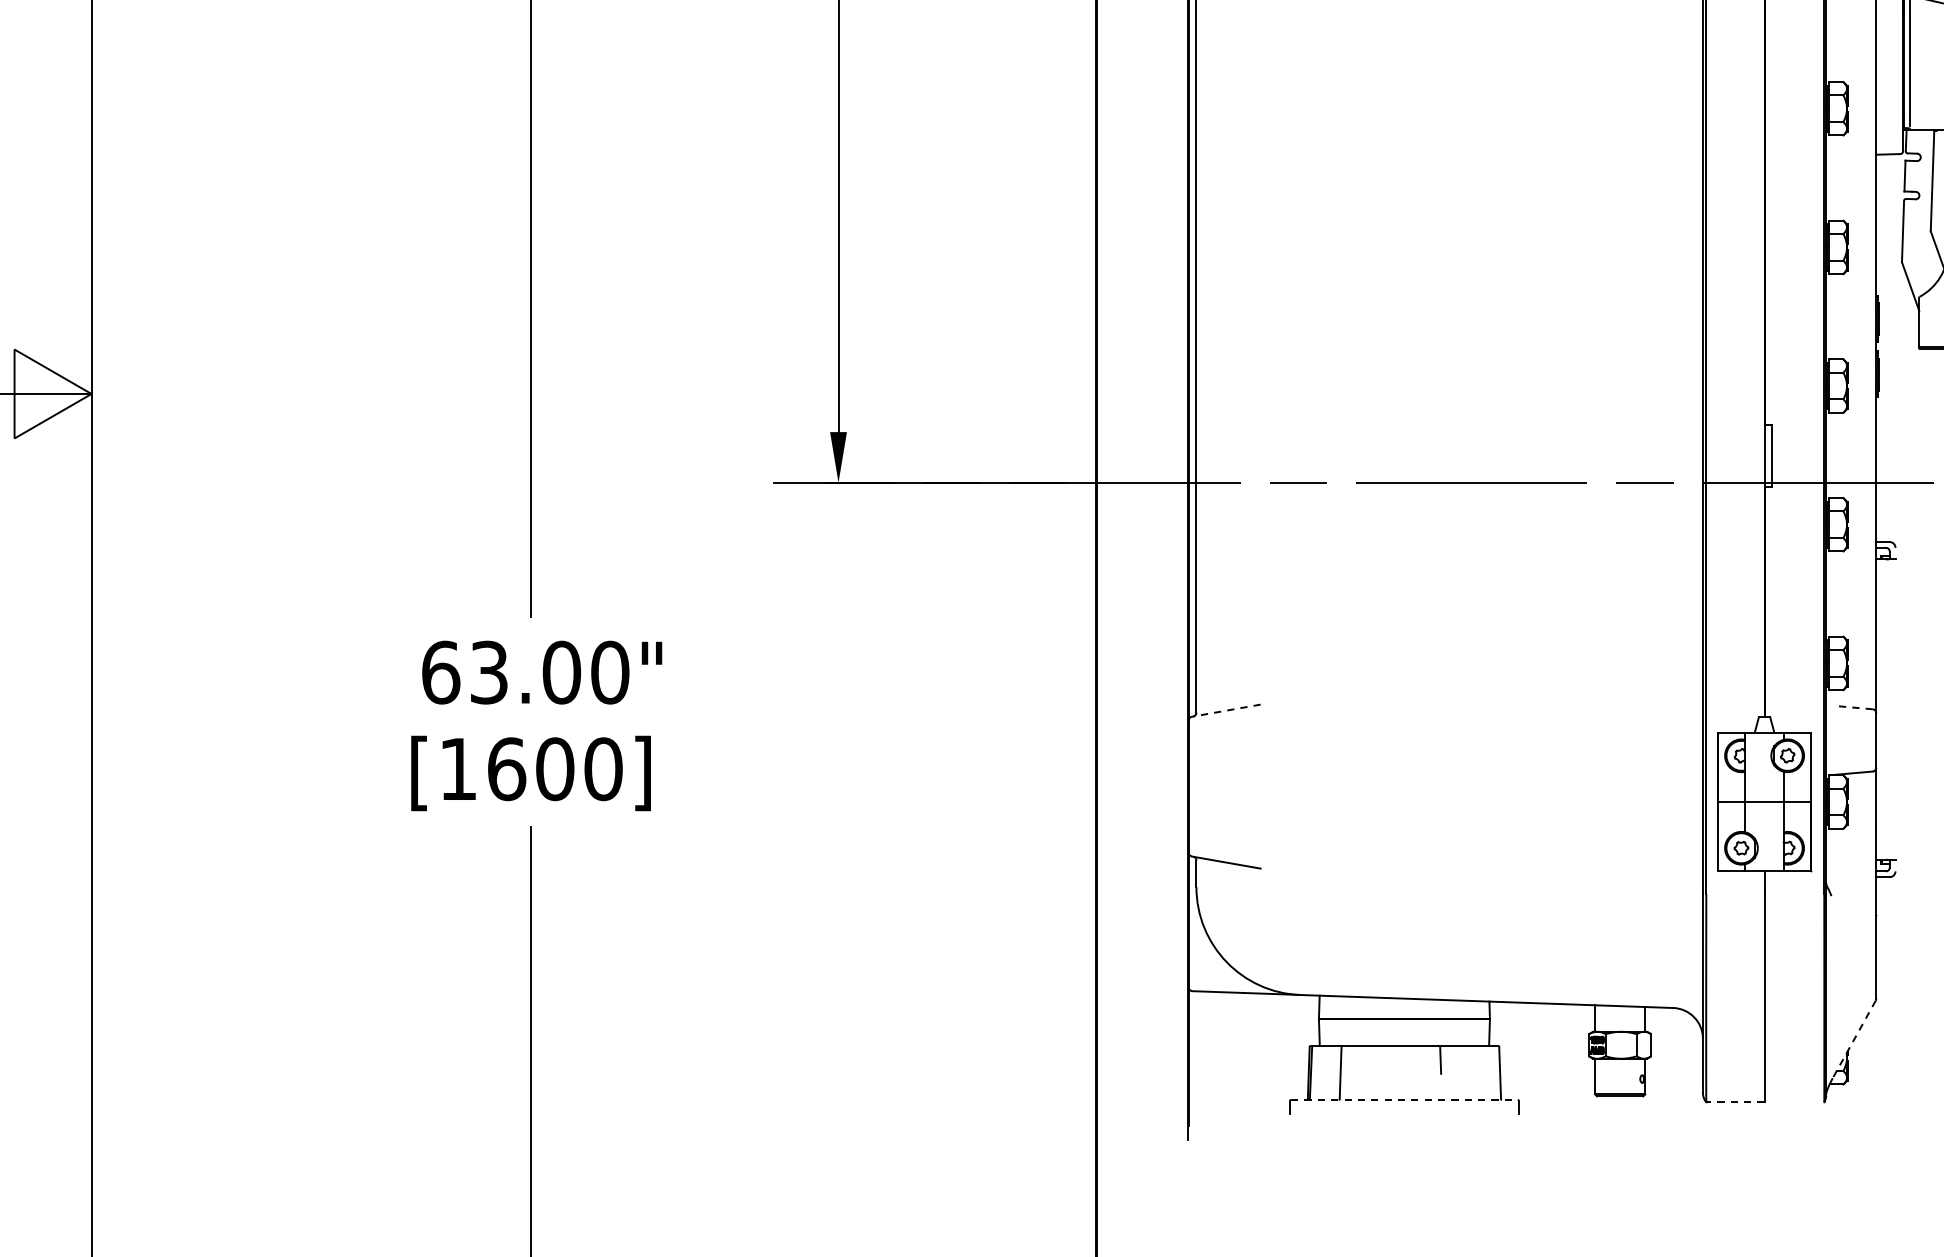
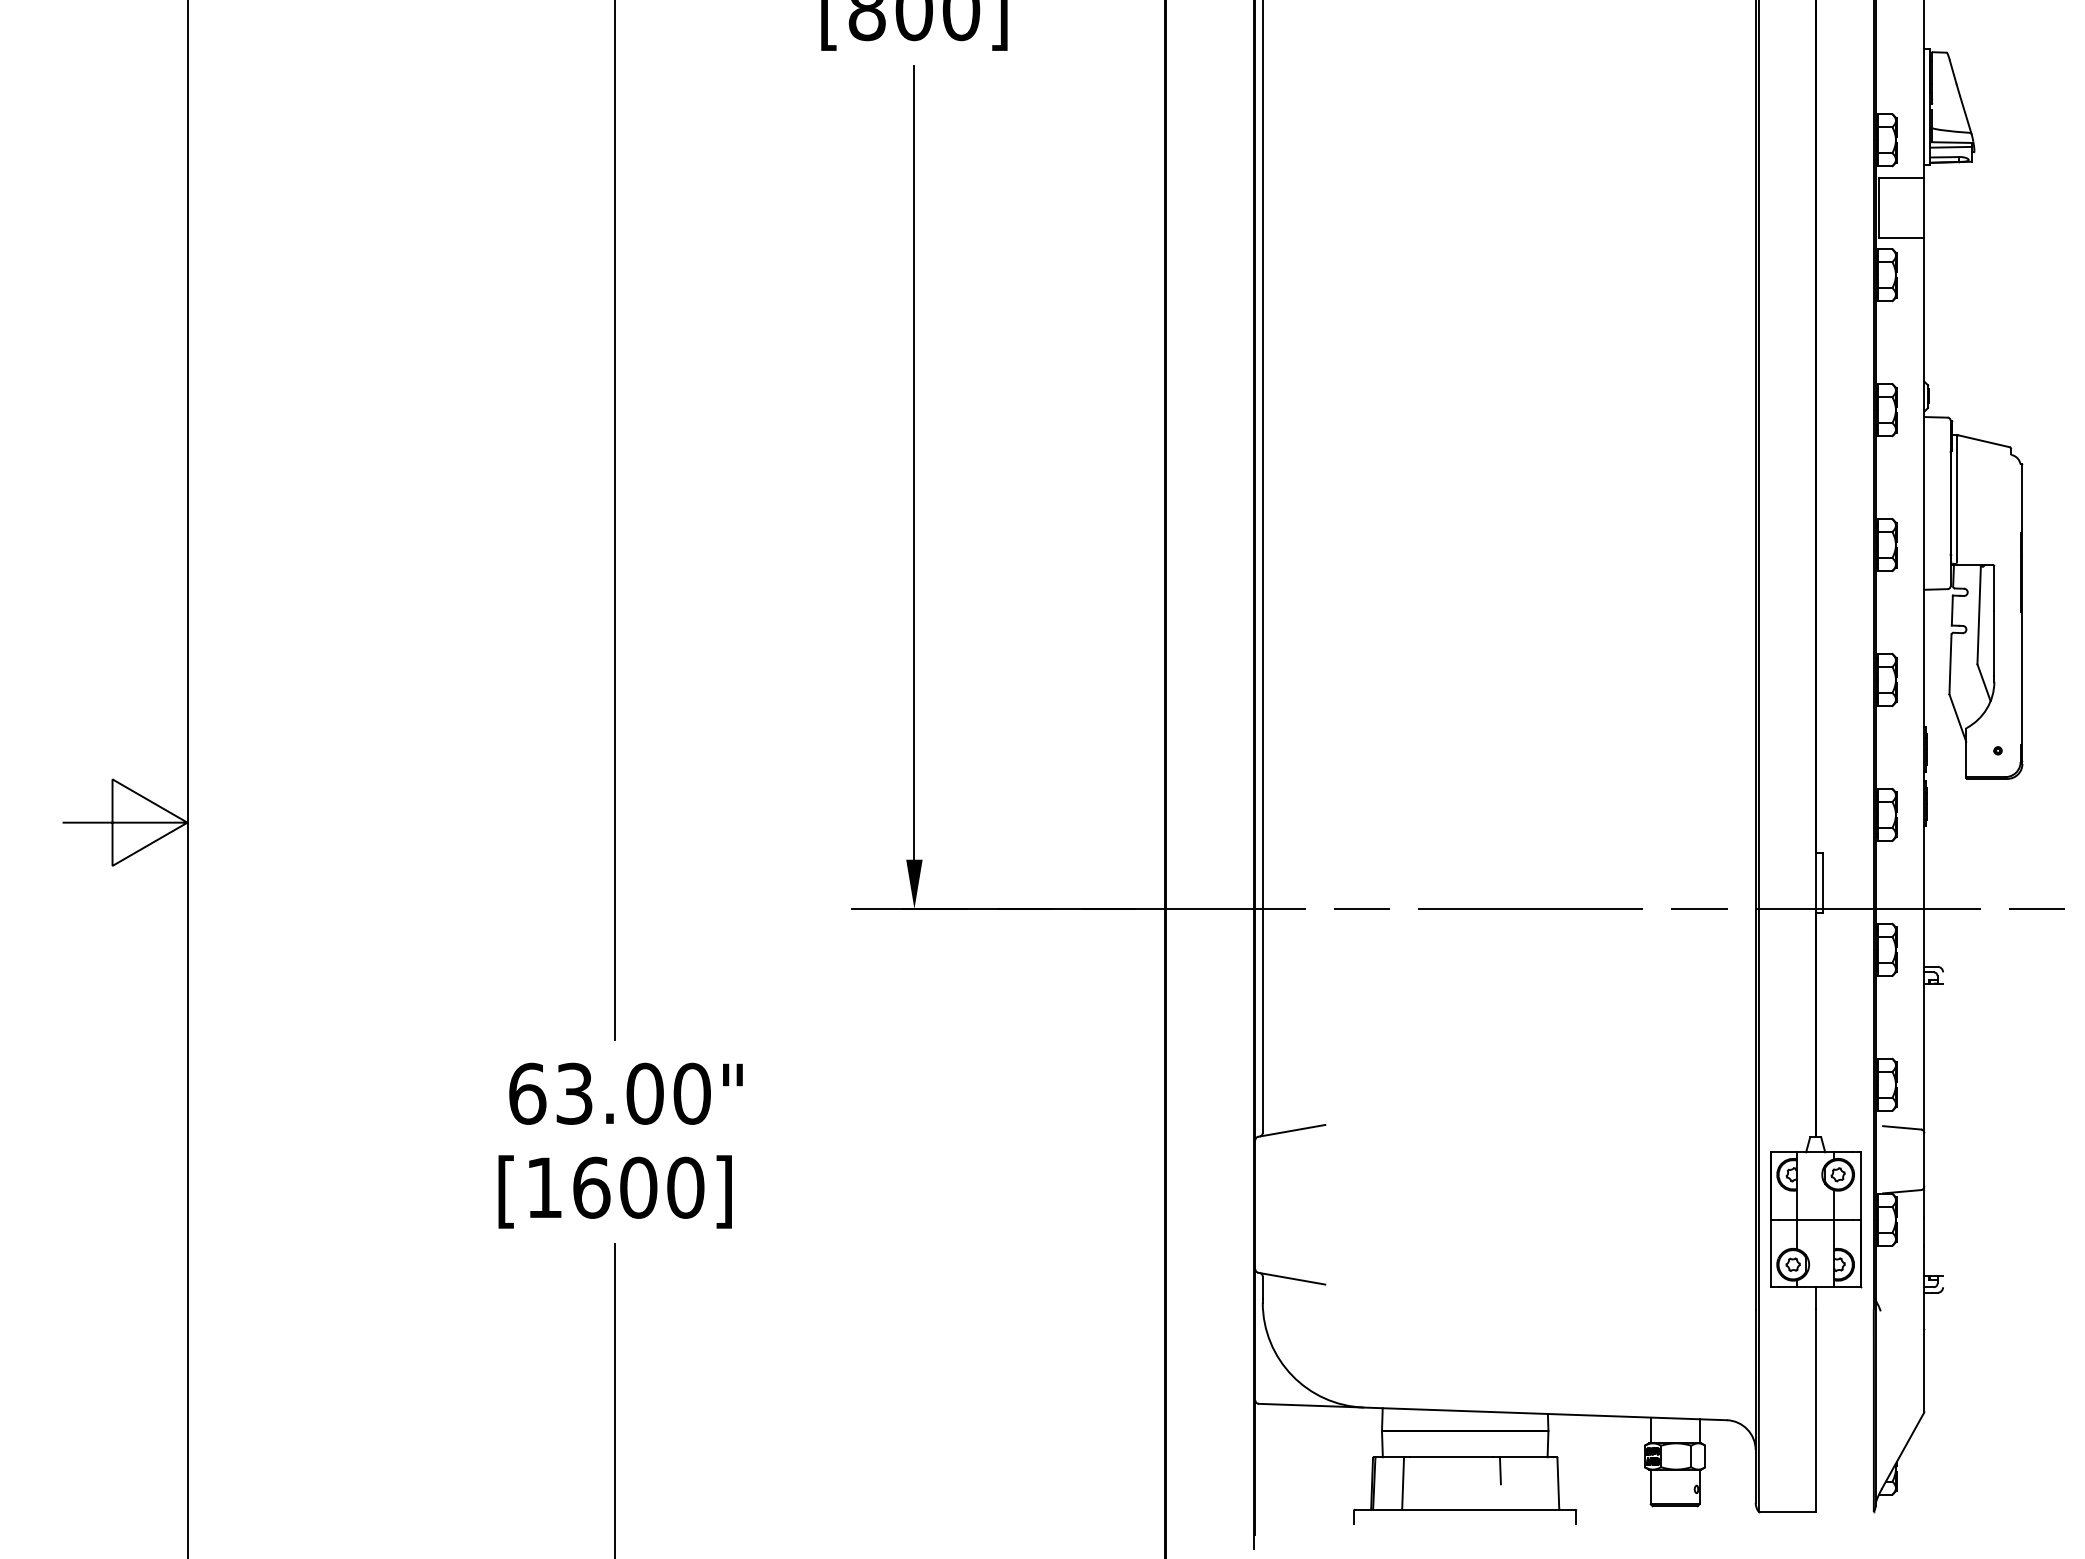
line: (1852, 707) -> (1901, 1127), dashed -> solid
line: (1225, 710) -> (1291, 1130), dashed -> solid
line: (1853, 1040) -> (1902, 1451), dashed -> solid
line: (1404, 1099) -> (1465, 1509), dashed -> solid
line: (1734, 1102) -> (1786, 1512), dashed -> solid

